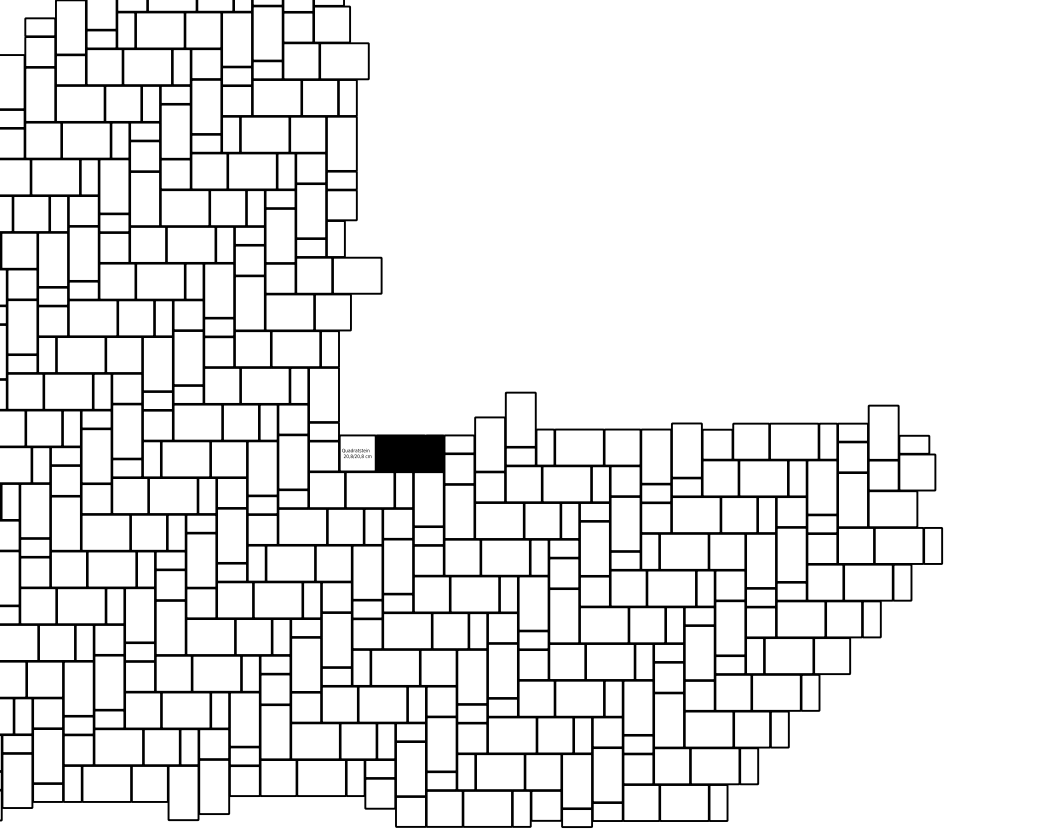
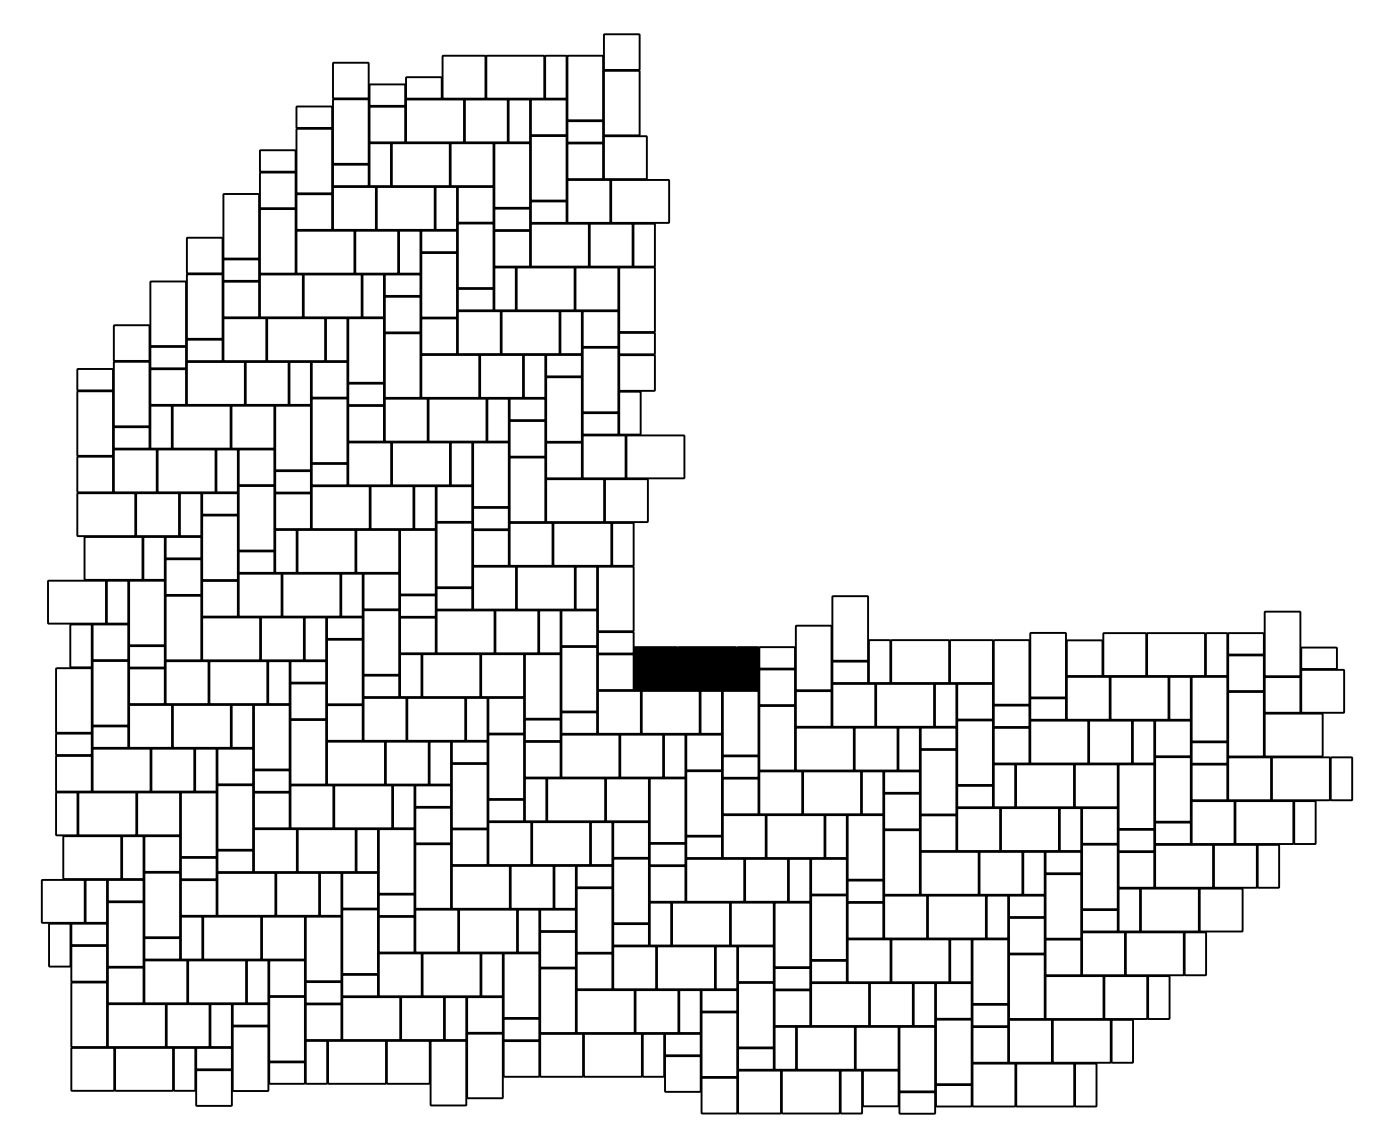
fill: (357, 453) -> (655, 668), added

